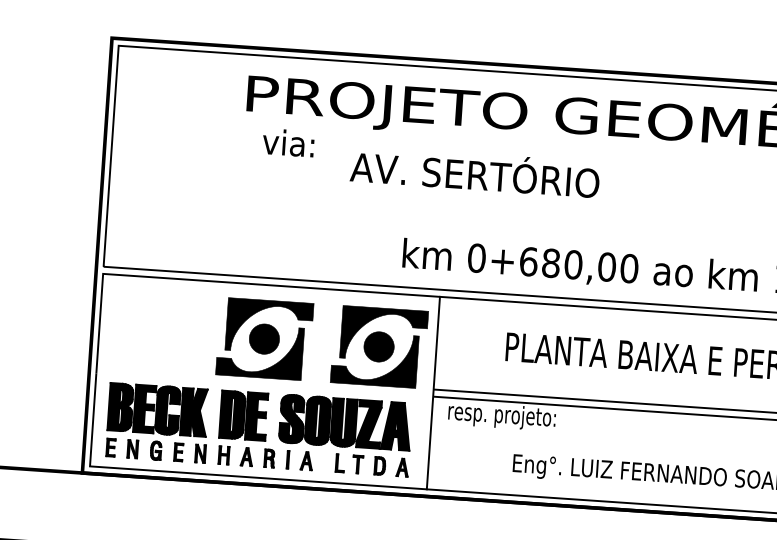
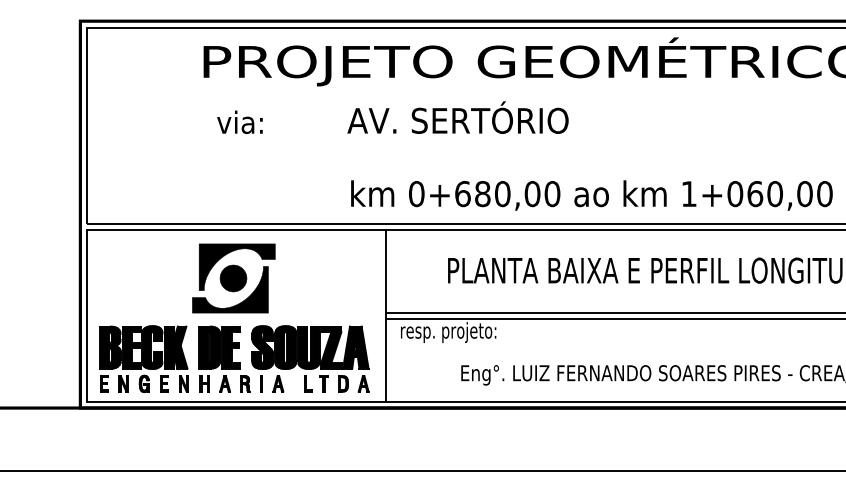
text: (288, 141) -> (239, 121), moved
text: (474, 171) -> (457, 117), moved
part: (379, 346) -> (335, 278), removed

